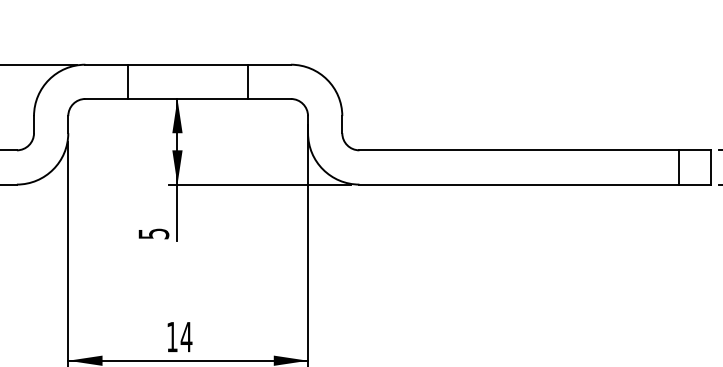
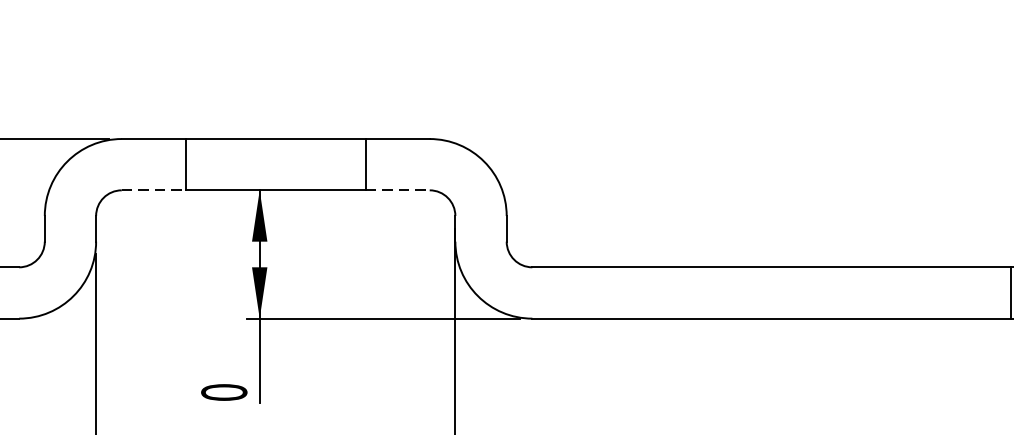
line: (107, 98) -> (154, 189), solid -> dashed
line: (270, 98) -> (399, 189), solid -> dashed
text: (153, 233) -> (223, 391), 5 -> 0

